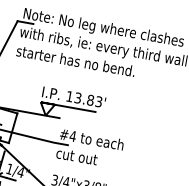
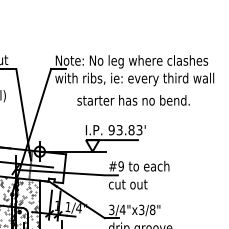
text: (75, 61) -> (133, 100), moved
text: (69, 96) -> (111, 130), 13.83' -> 93.83'
text: (73, 136) -> (121, 166), #4 -> #9

